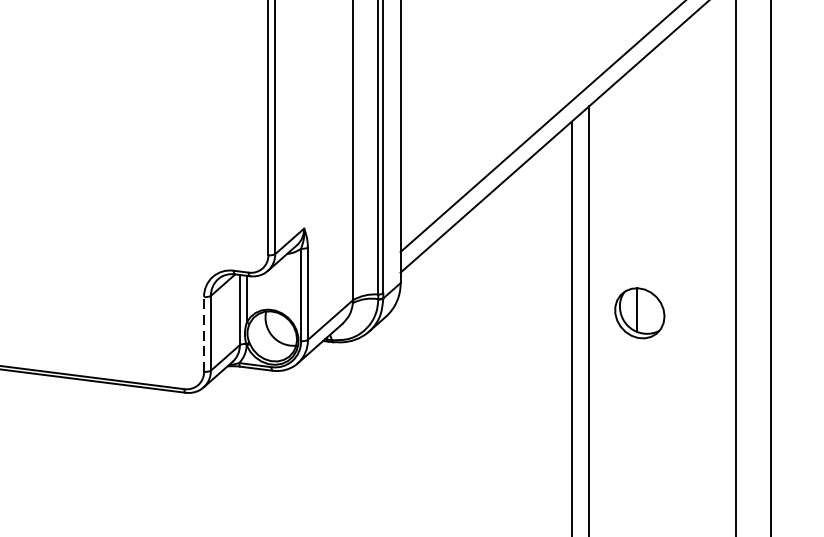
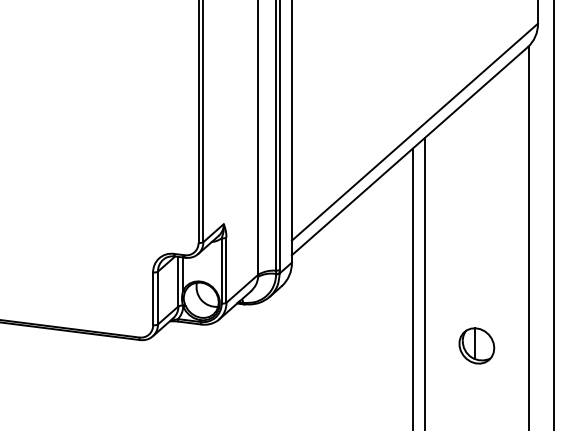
part: (639, 312) -> (476, 345), moved
line: (204, 333) -> (153, 298), dashed -> solid

